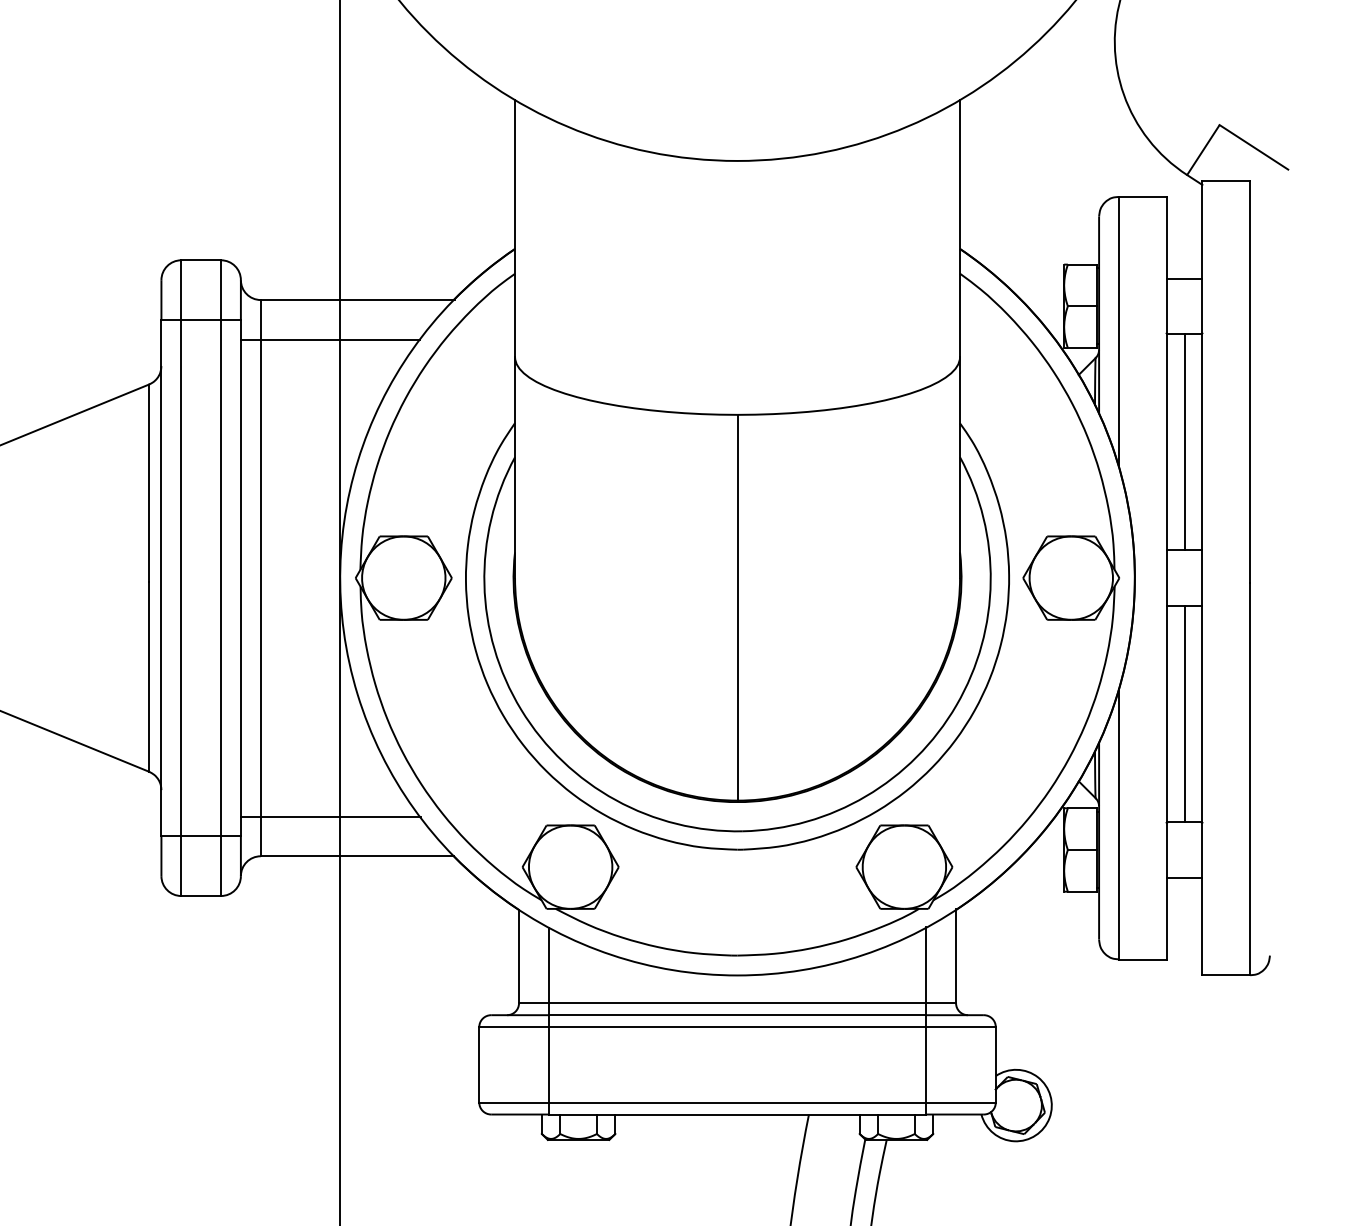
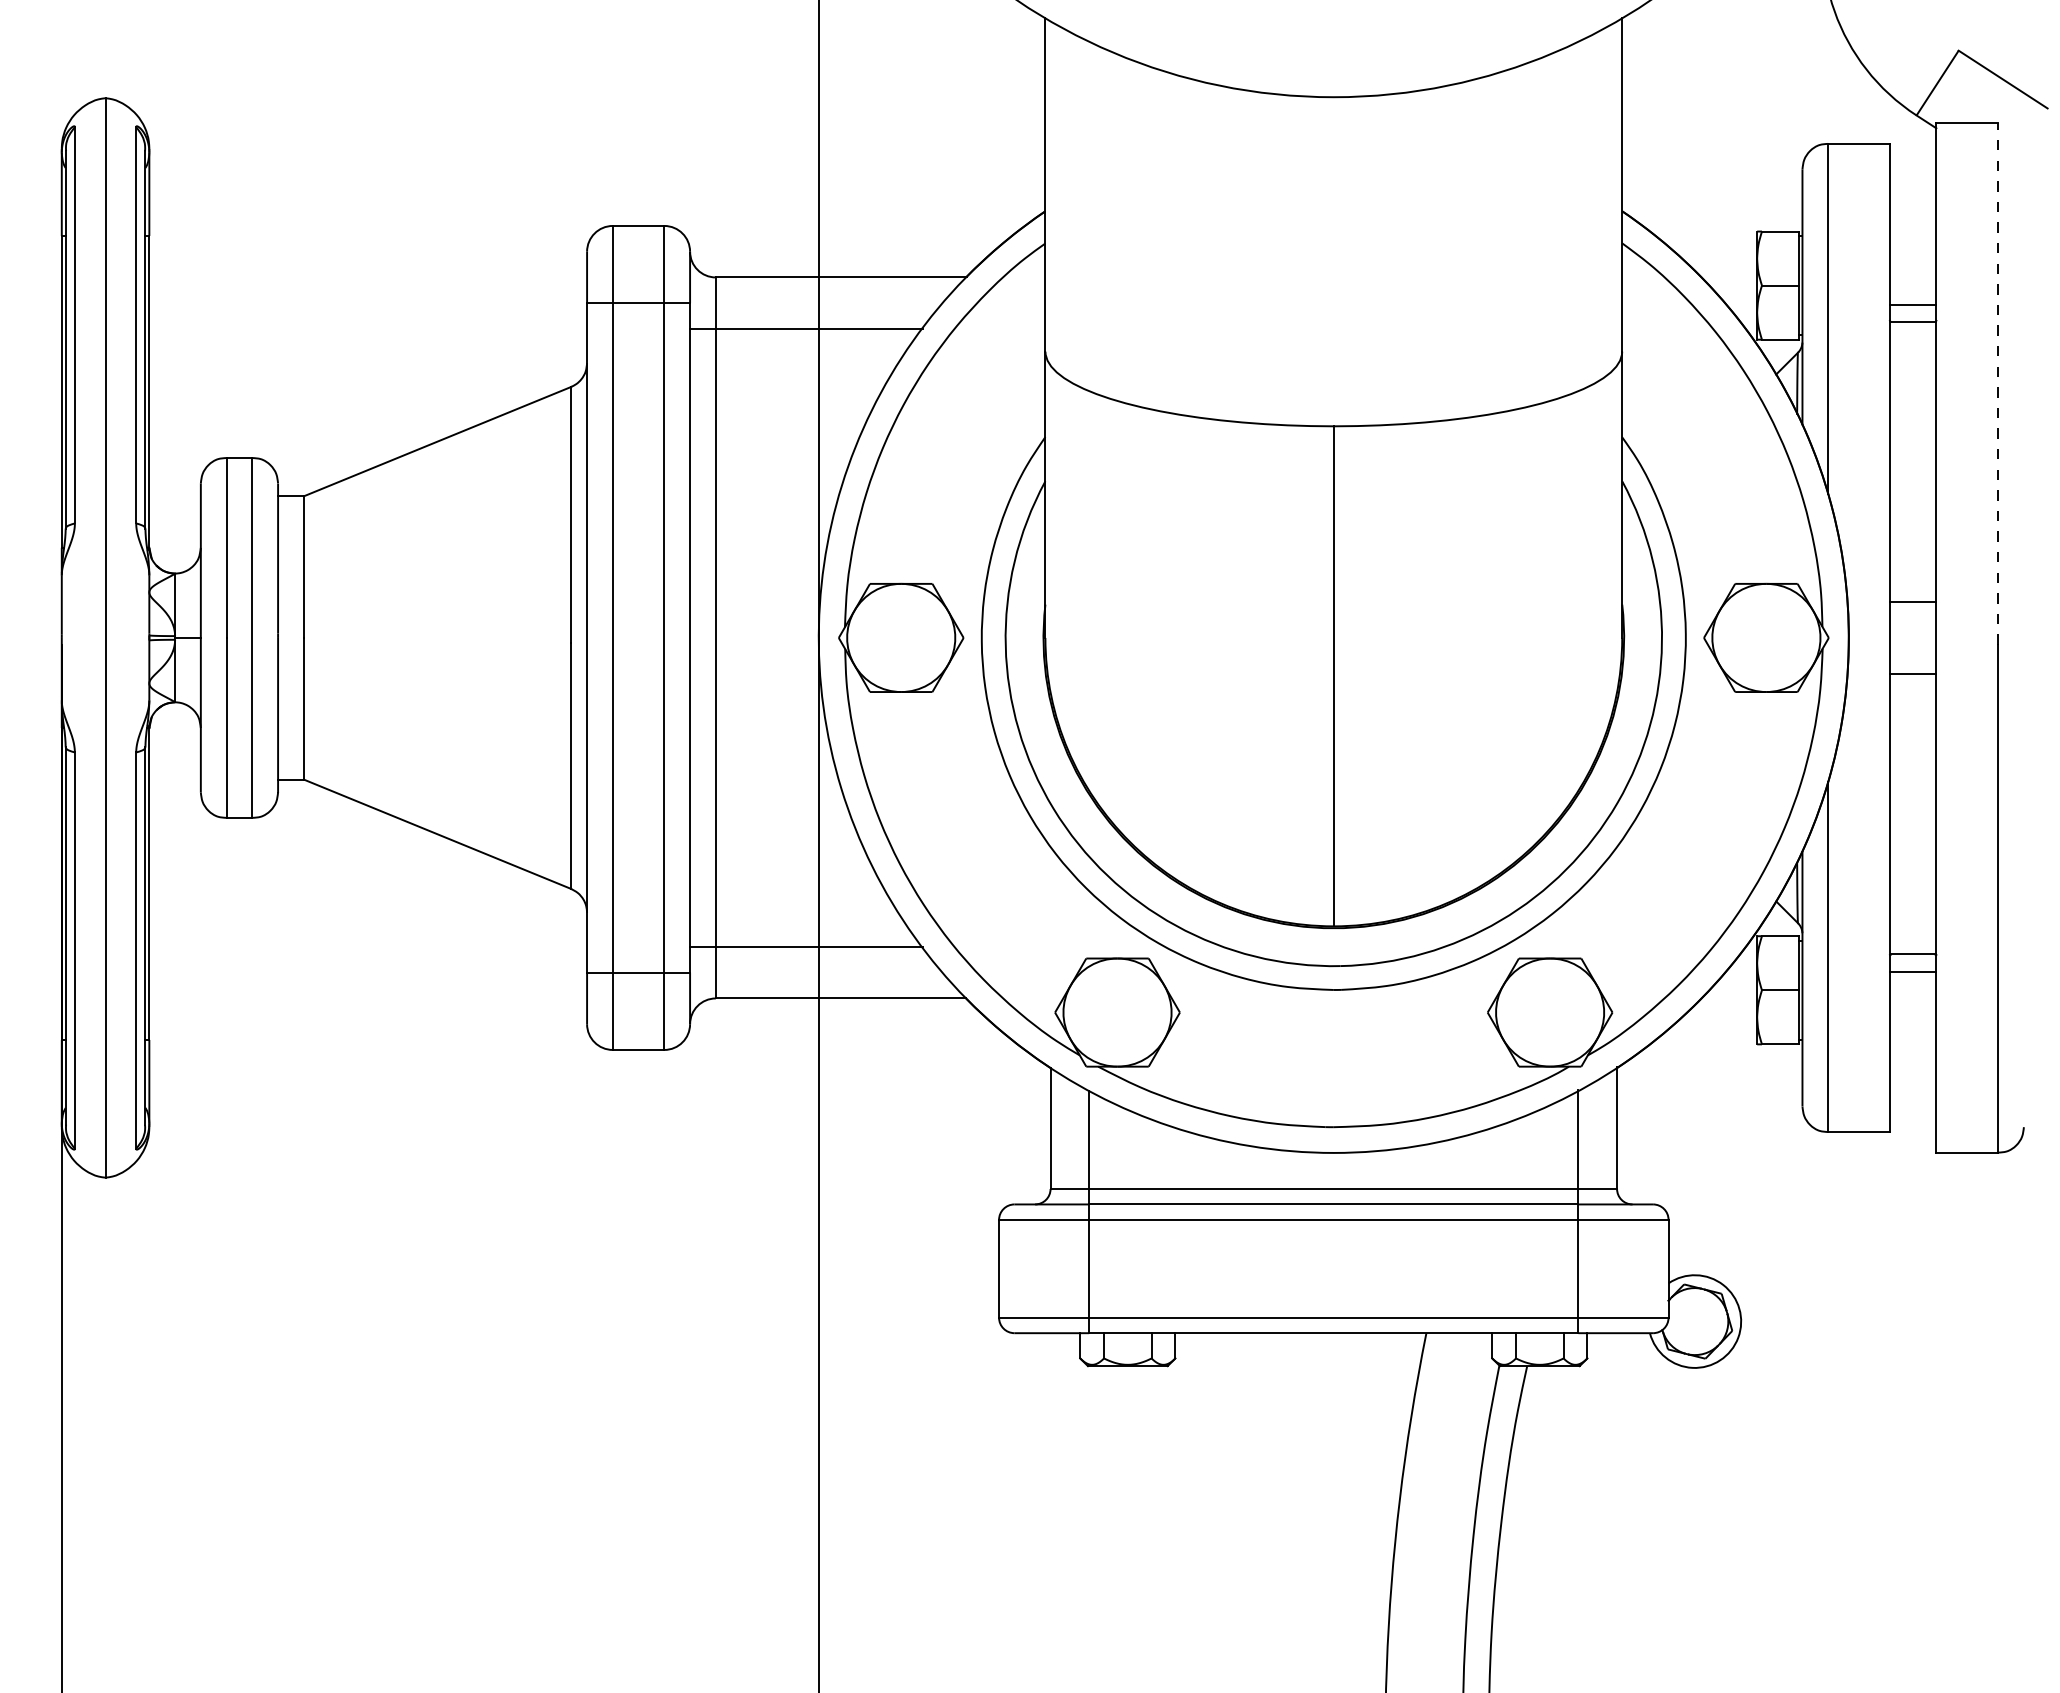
line: (1184, 278) -> (1913, 304), moved
line: (1250, 381) -> (1998, 383), solid -> dashed
line: (1184, 442) -> (1913, 461), removed
line: (1184, 714) -> (1913, 814), removed
line: (1184, 877) -> (1913, 972), moved

